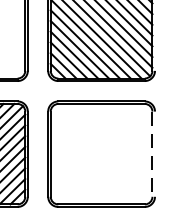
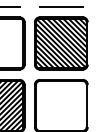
line: (152, 155) -> (86, 106), dashed -> solid

